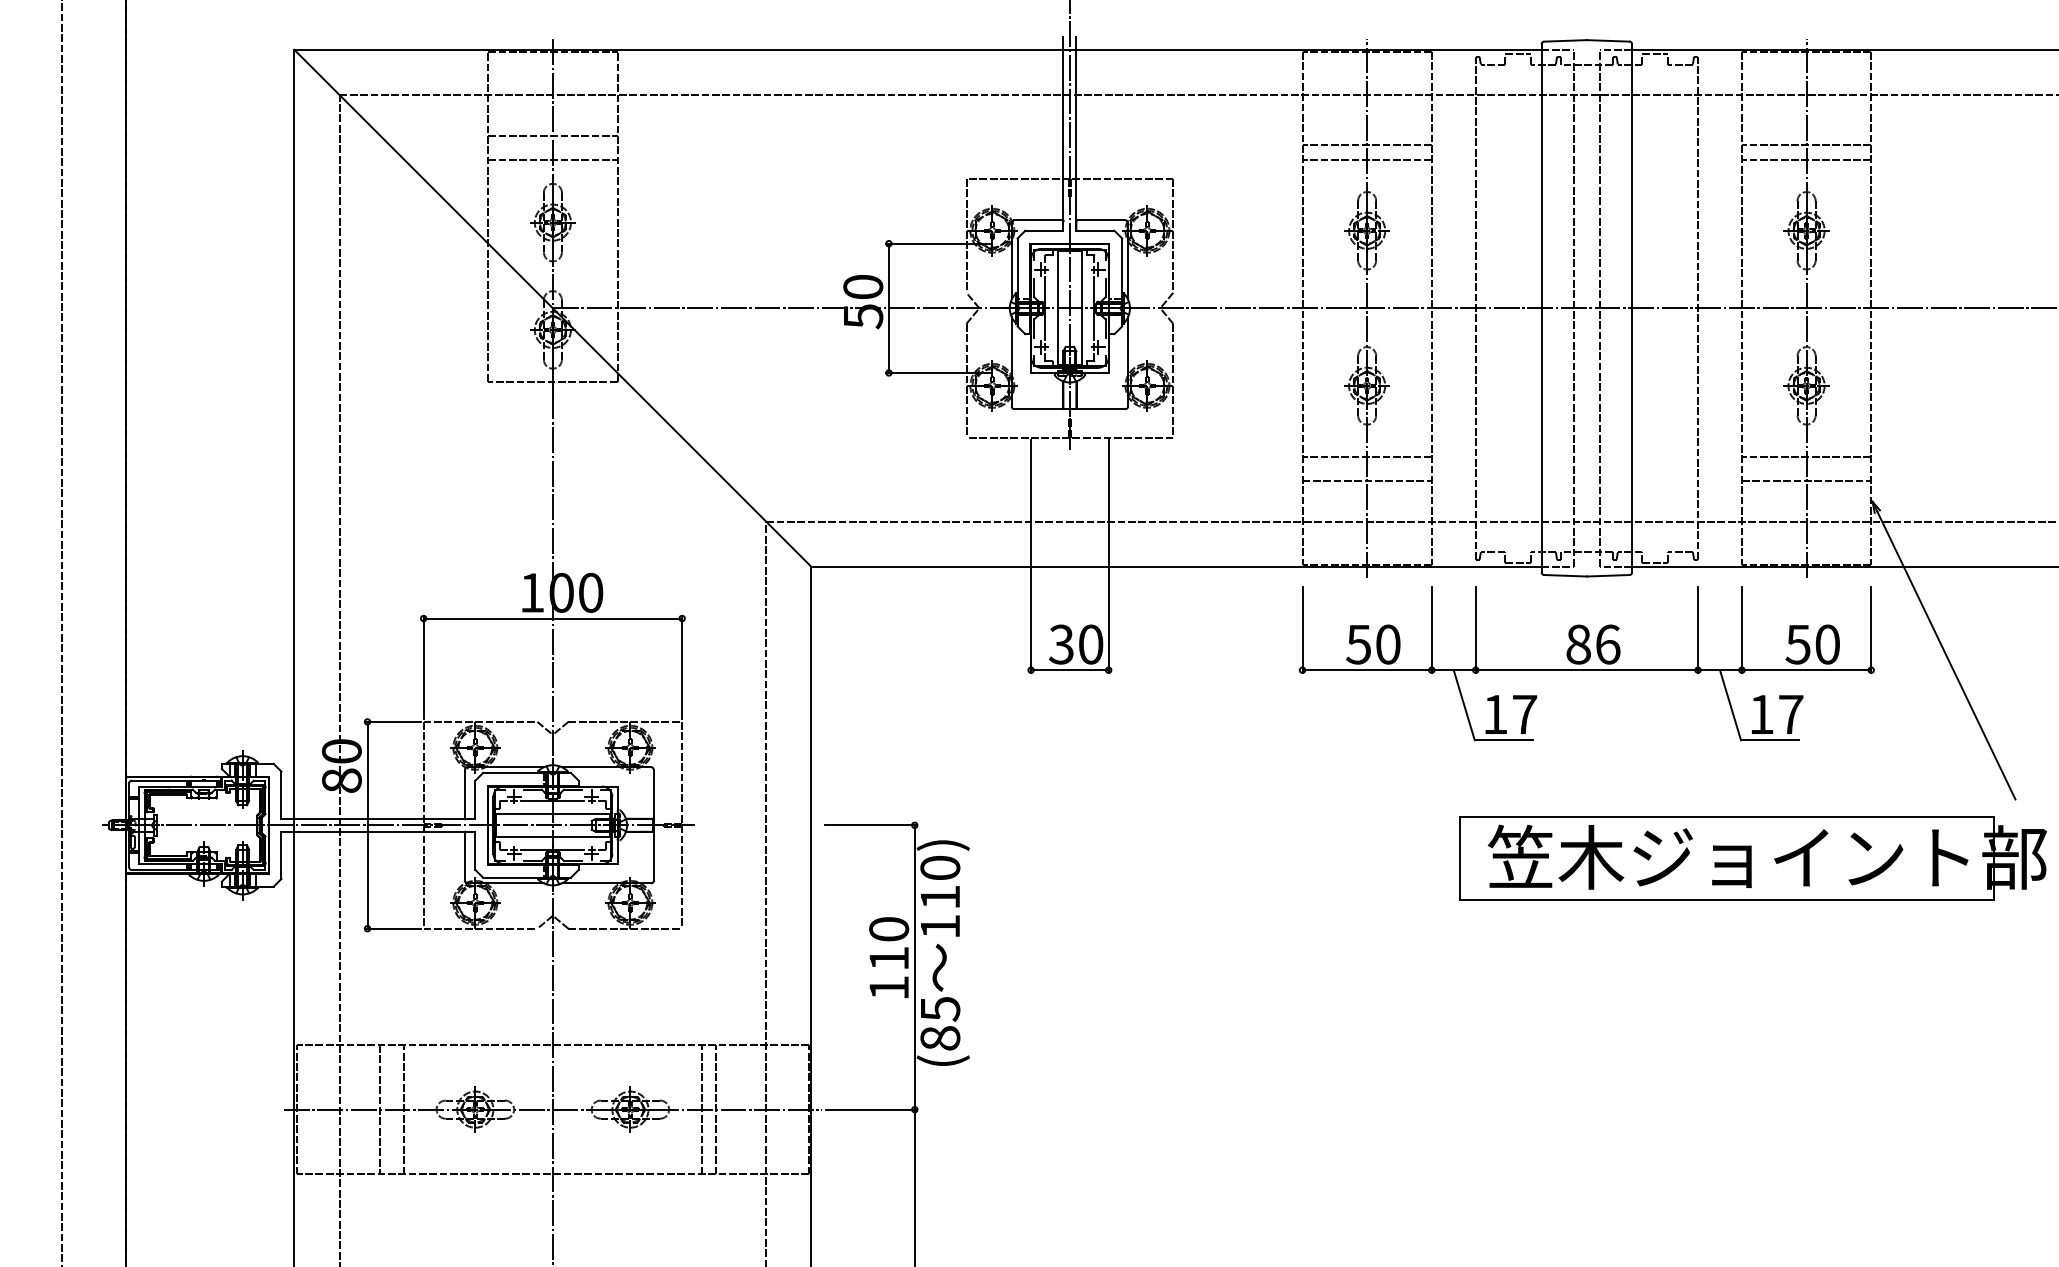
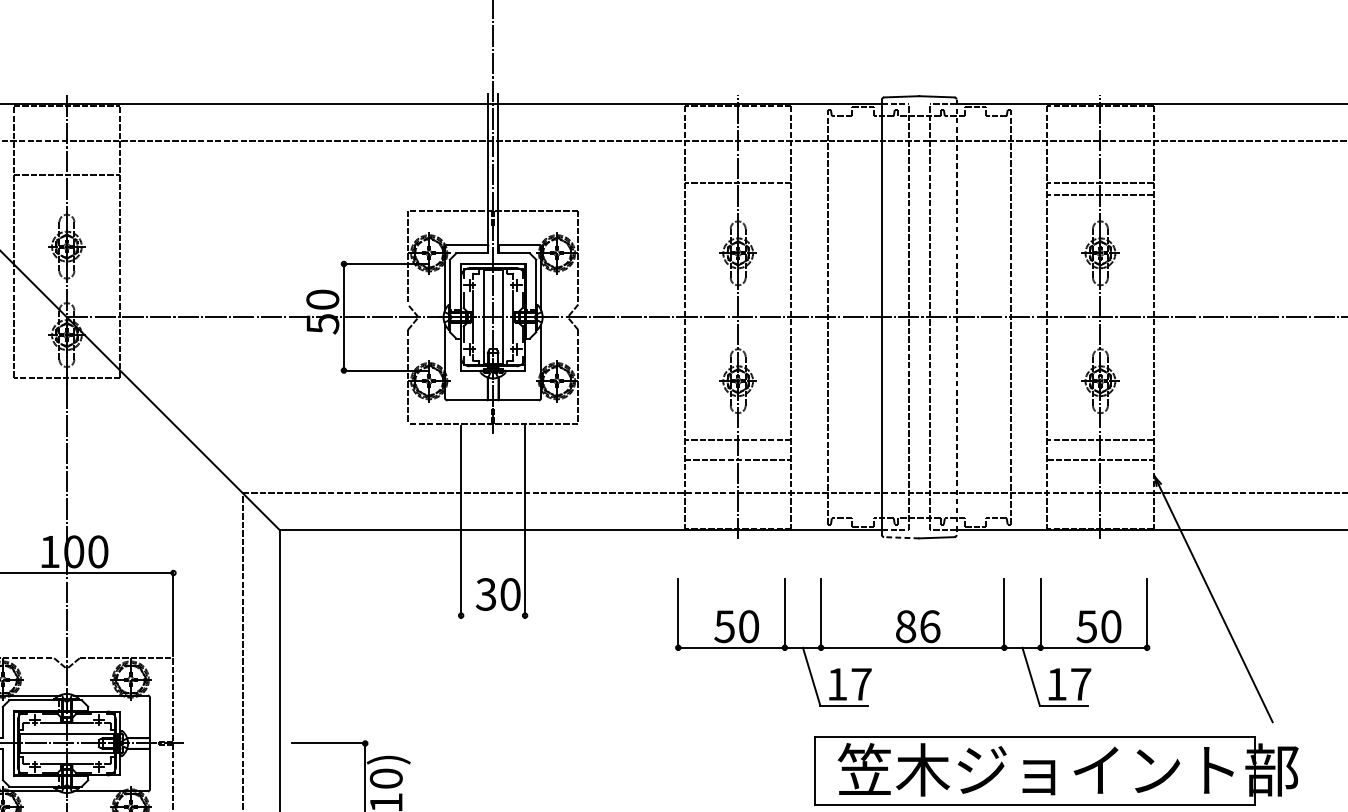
line: (552, 159) -> (66, 194), removed
line: (1366, 159) -> (737, 194), removed
line: (1632, 308) -> (956, 317), solid -> dashed
line: (1565, 575) -> (901, 537), solid -> dashed
part: (1586, 663) -> (912, 642), moved
line: (1069, 670) -> (492, 615), removed

